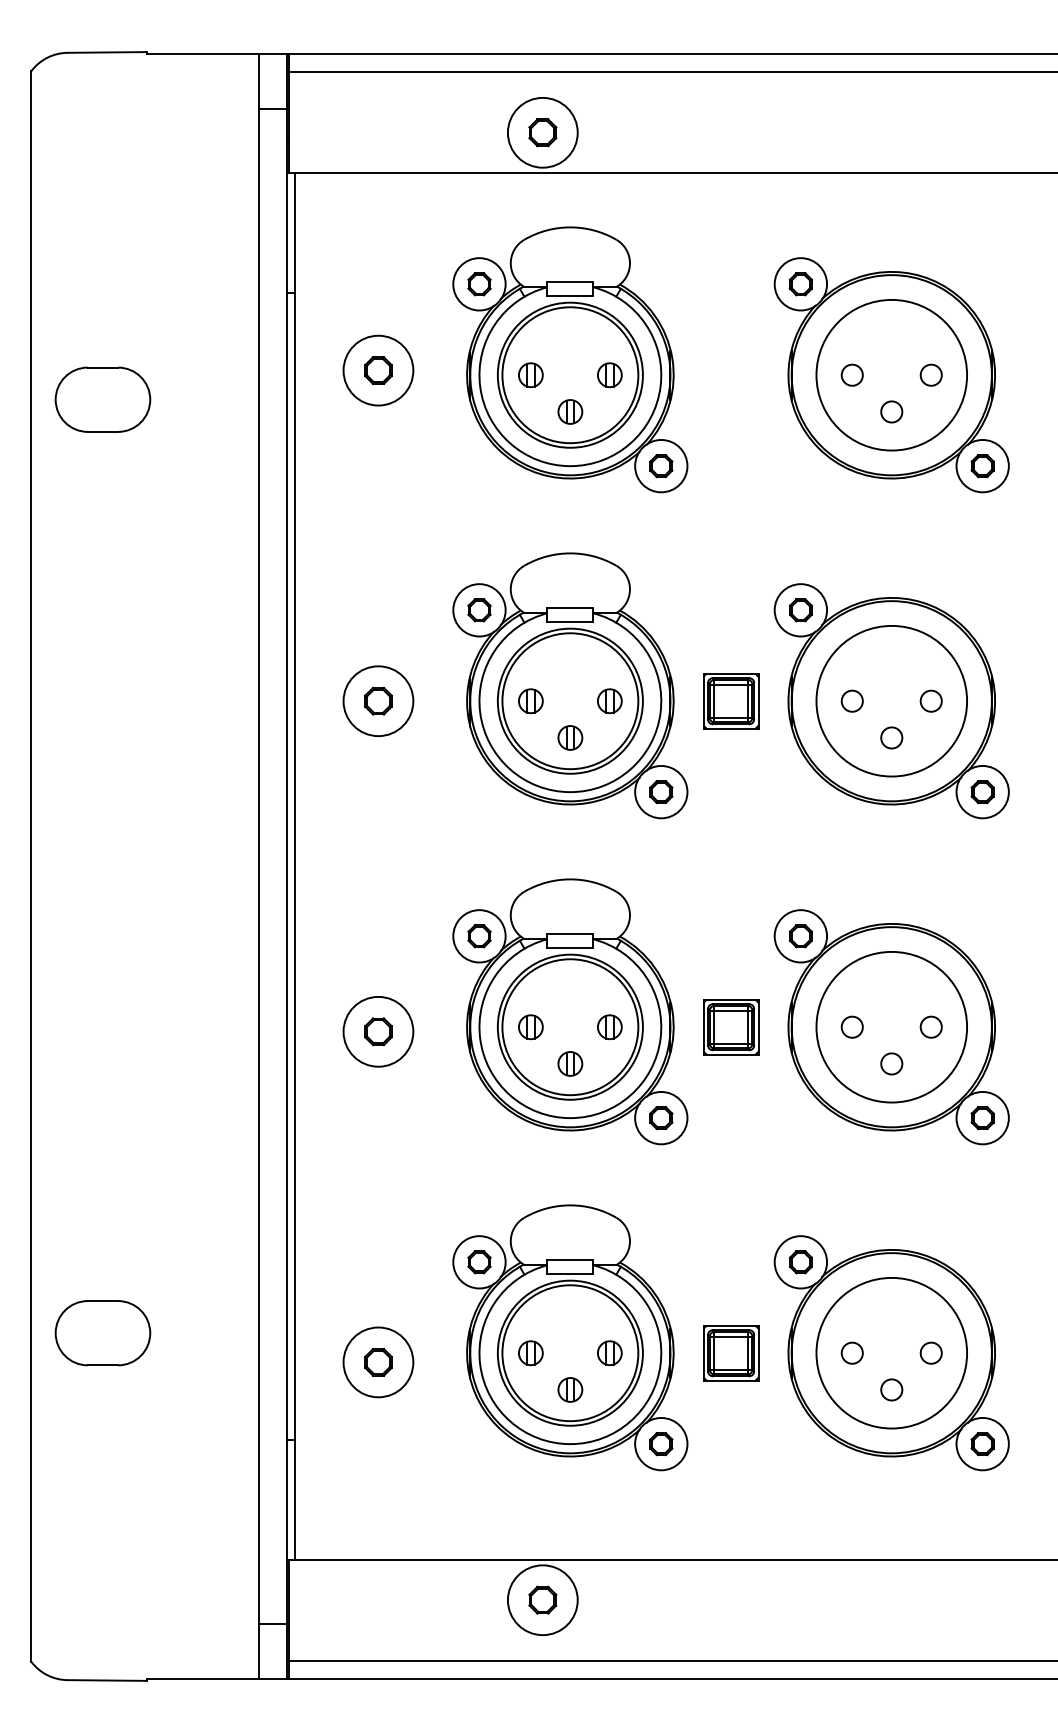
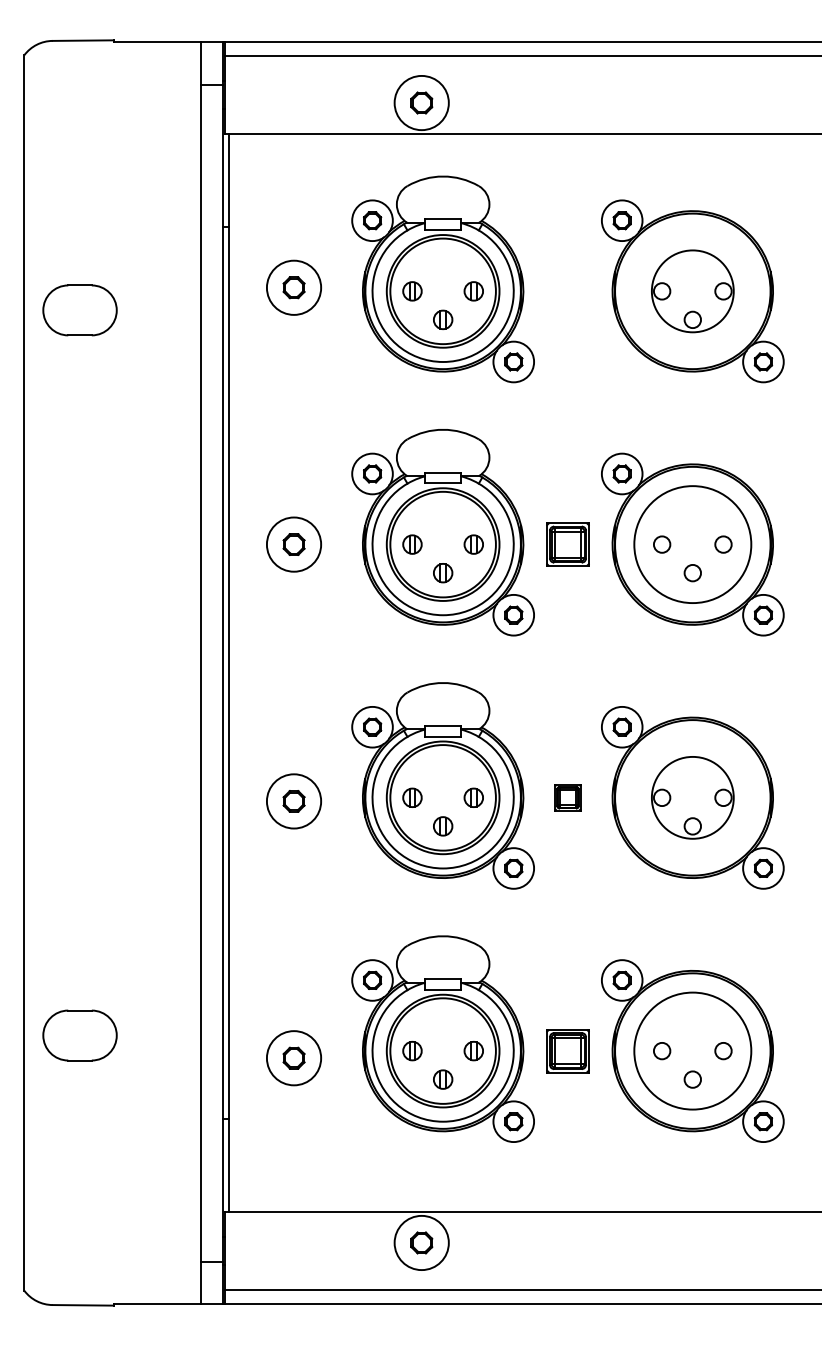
circle: (891, 374) -> (692, 290), size x0.7
part: (730, 1026) -> (567, 797), size x0.6
circle: (891, 1026) -> (692, 797), size x0.7

